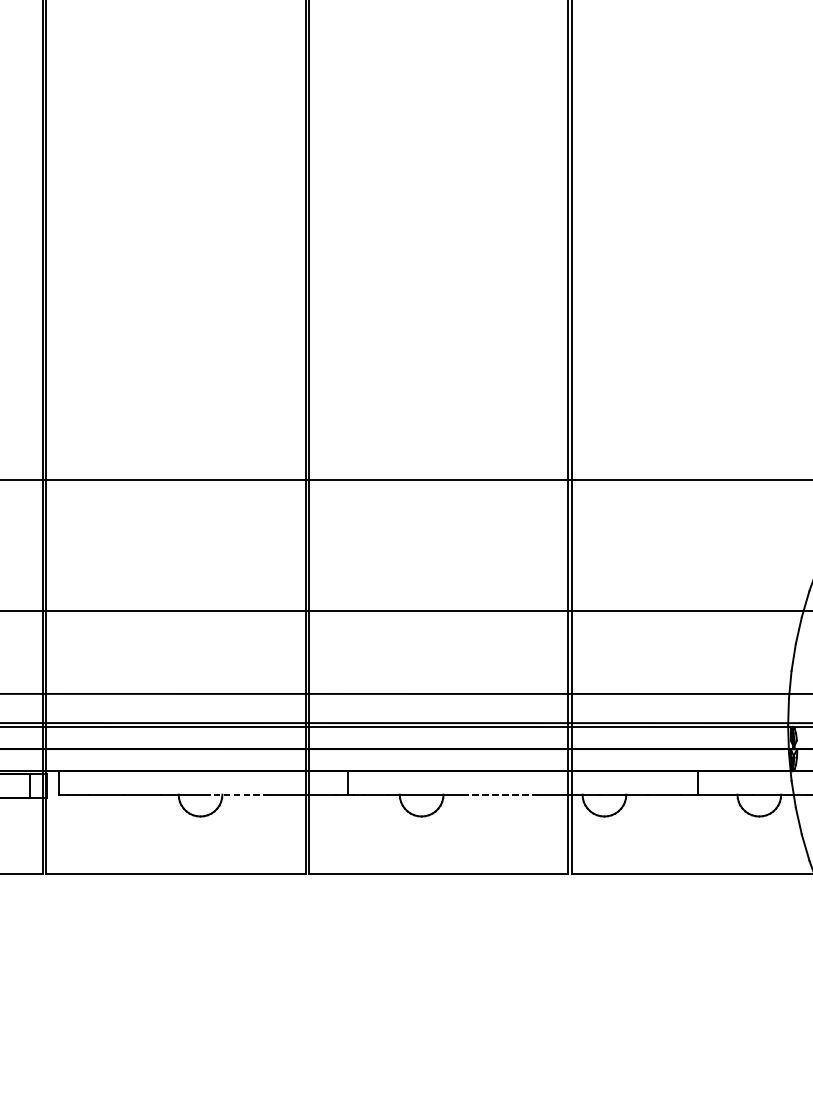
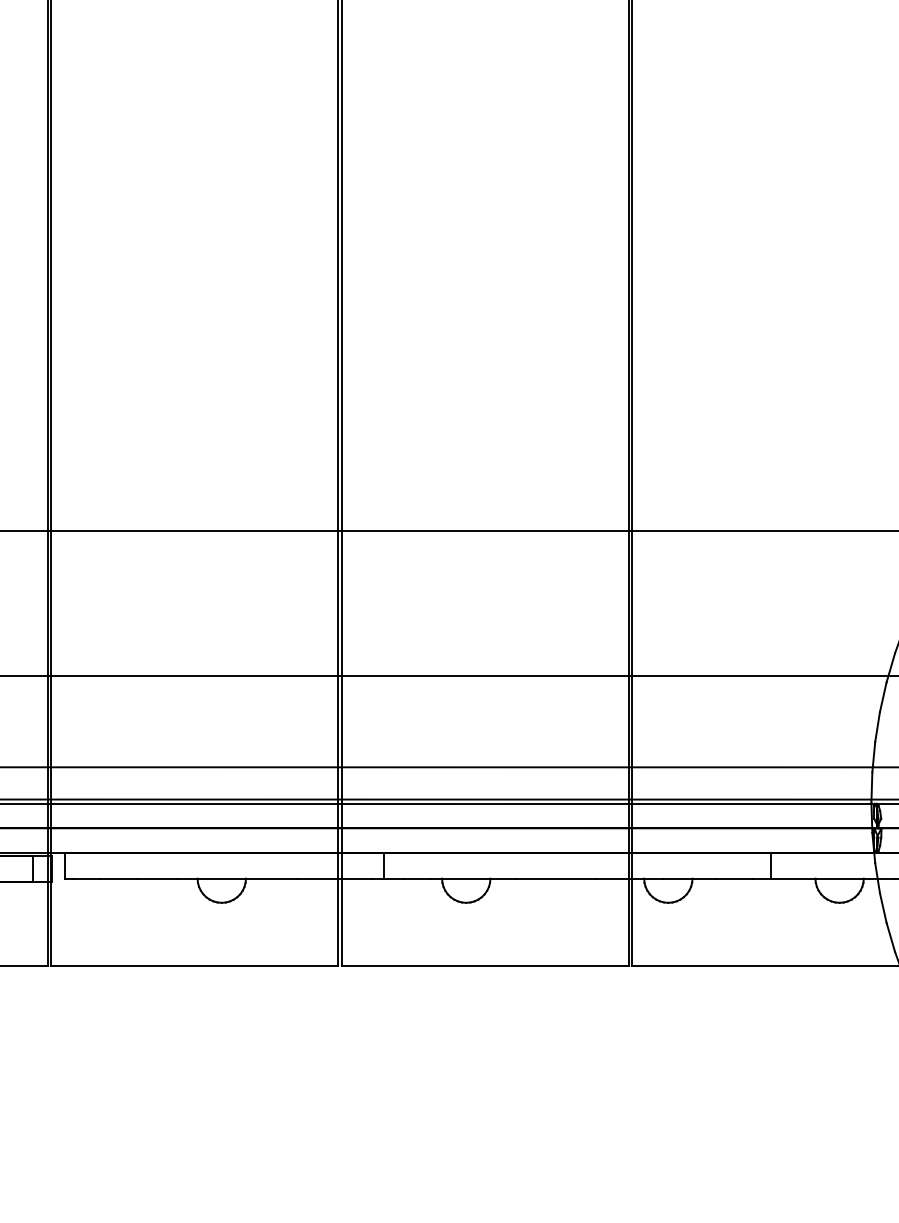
line: (240, 794) -> (265, 878), dashed -> solid
line: (502, 794) -> (555, 878), dashed -> solid

